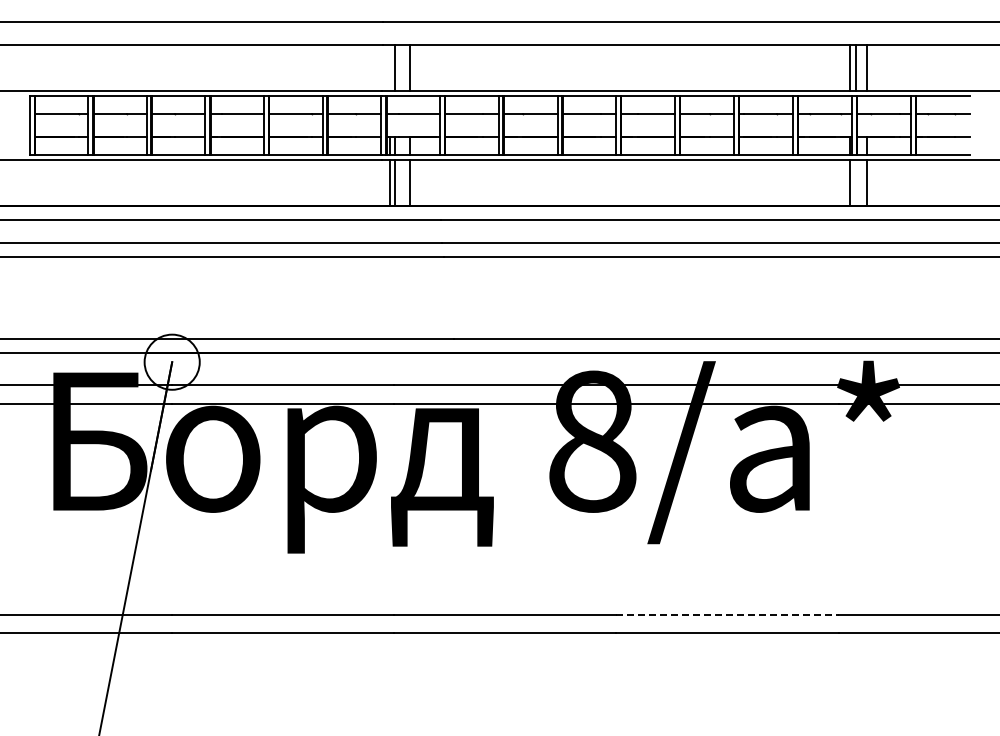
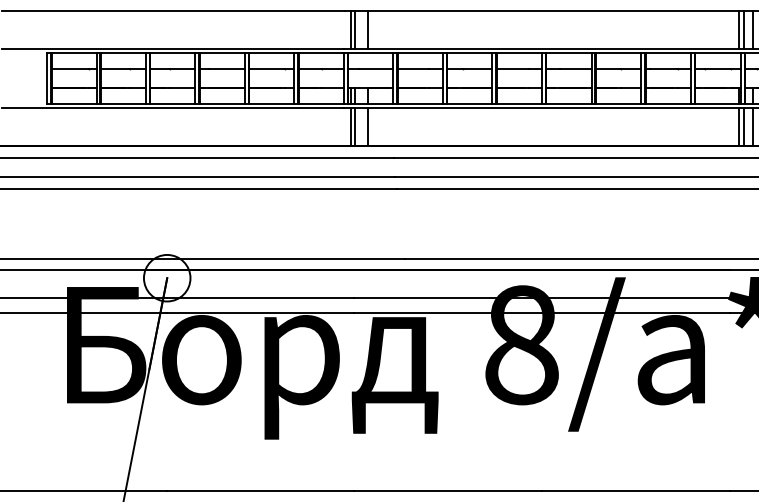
line: (389, 68) -> (350, 30), added
line: (856, 182) -> (744, 126), added
line: (728, 614) -> (636, 491), dashed -> solid

